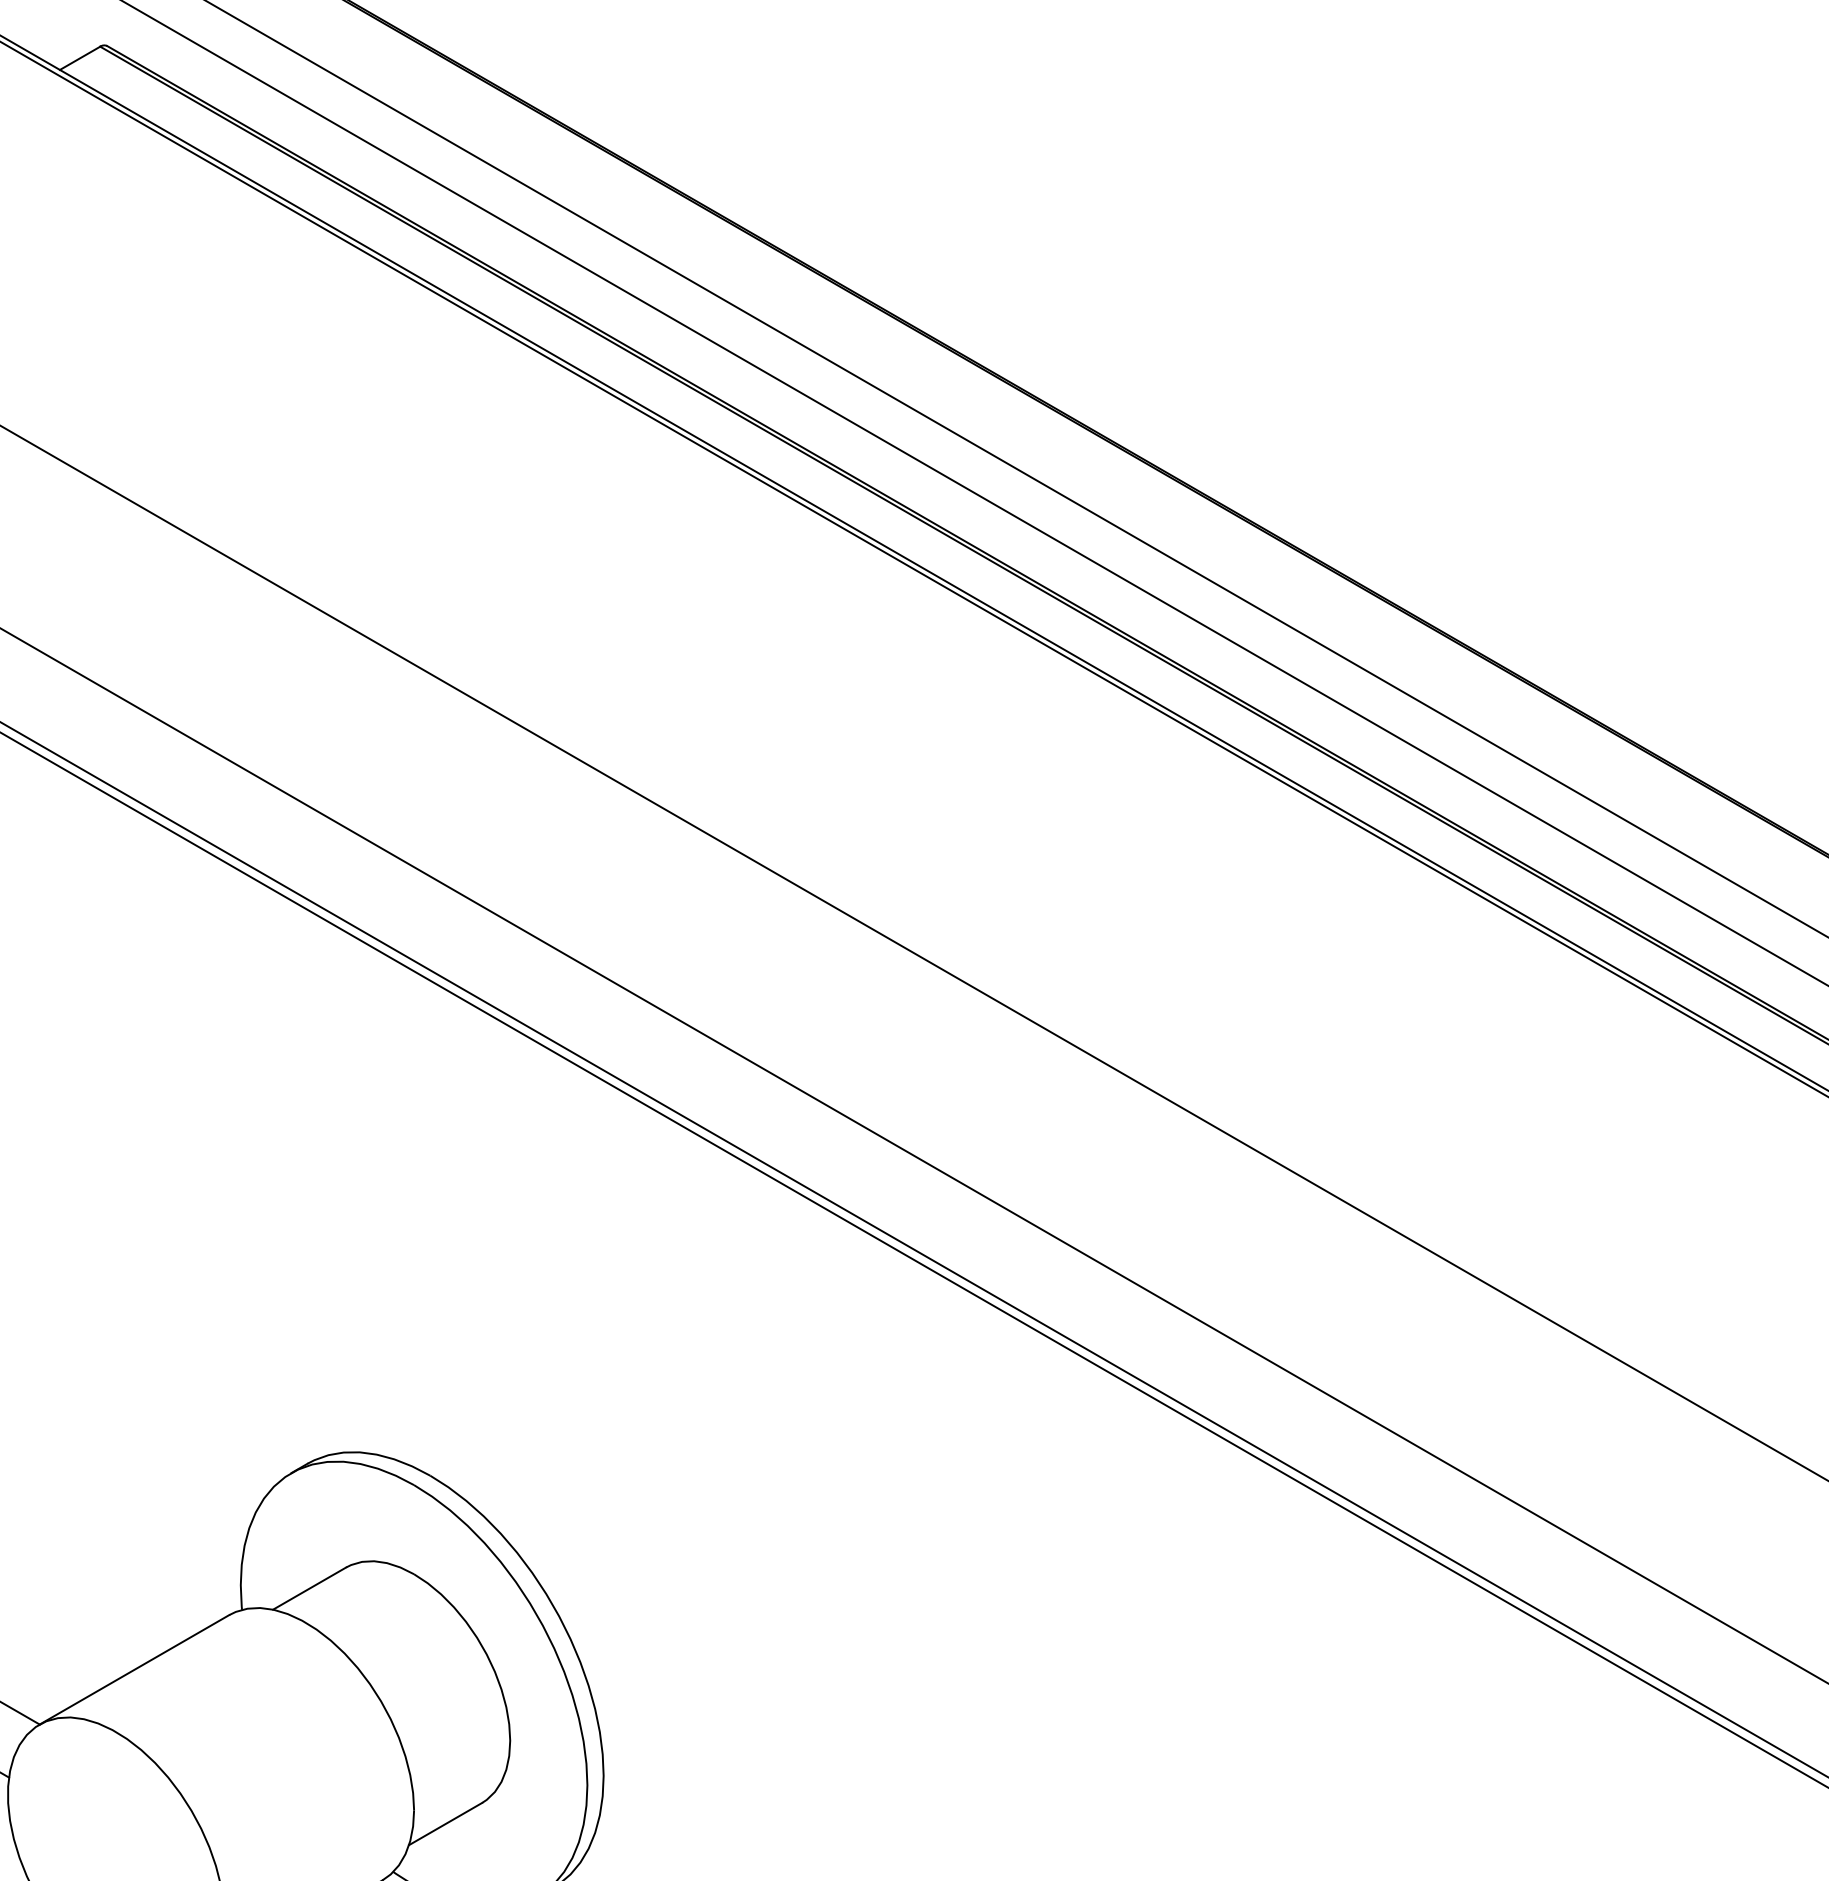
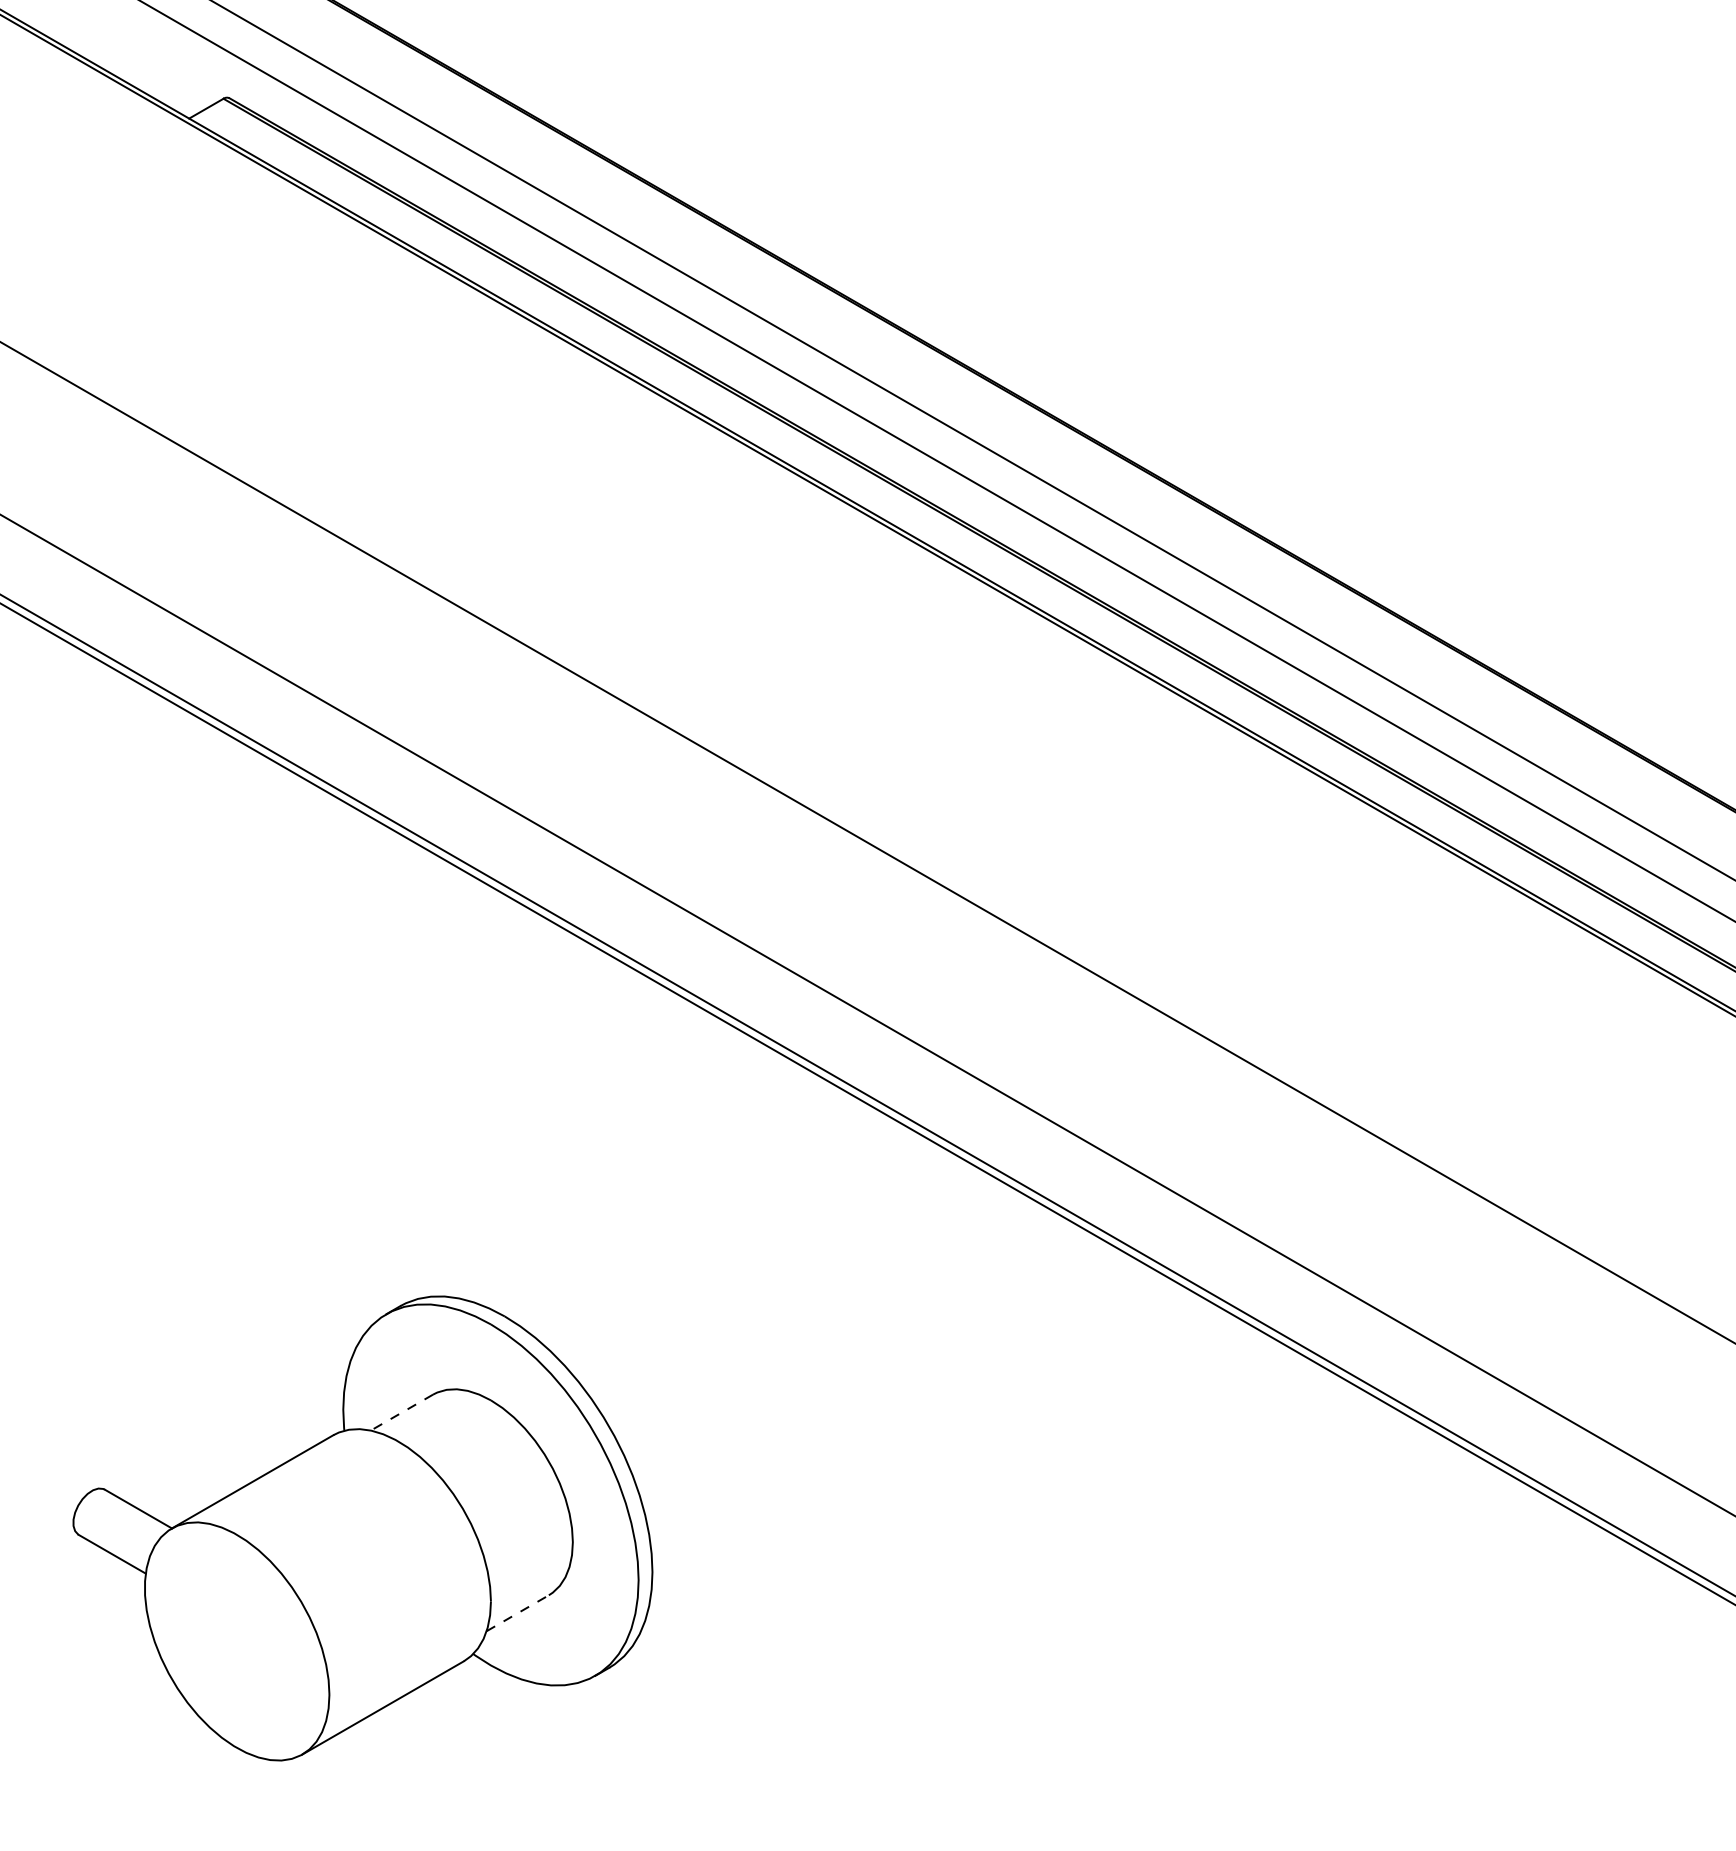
line: (309, 1588) -> (401, 1412), solid -> dashed
line: (445, 1824) -> (517, 1613), solid -> dashed

